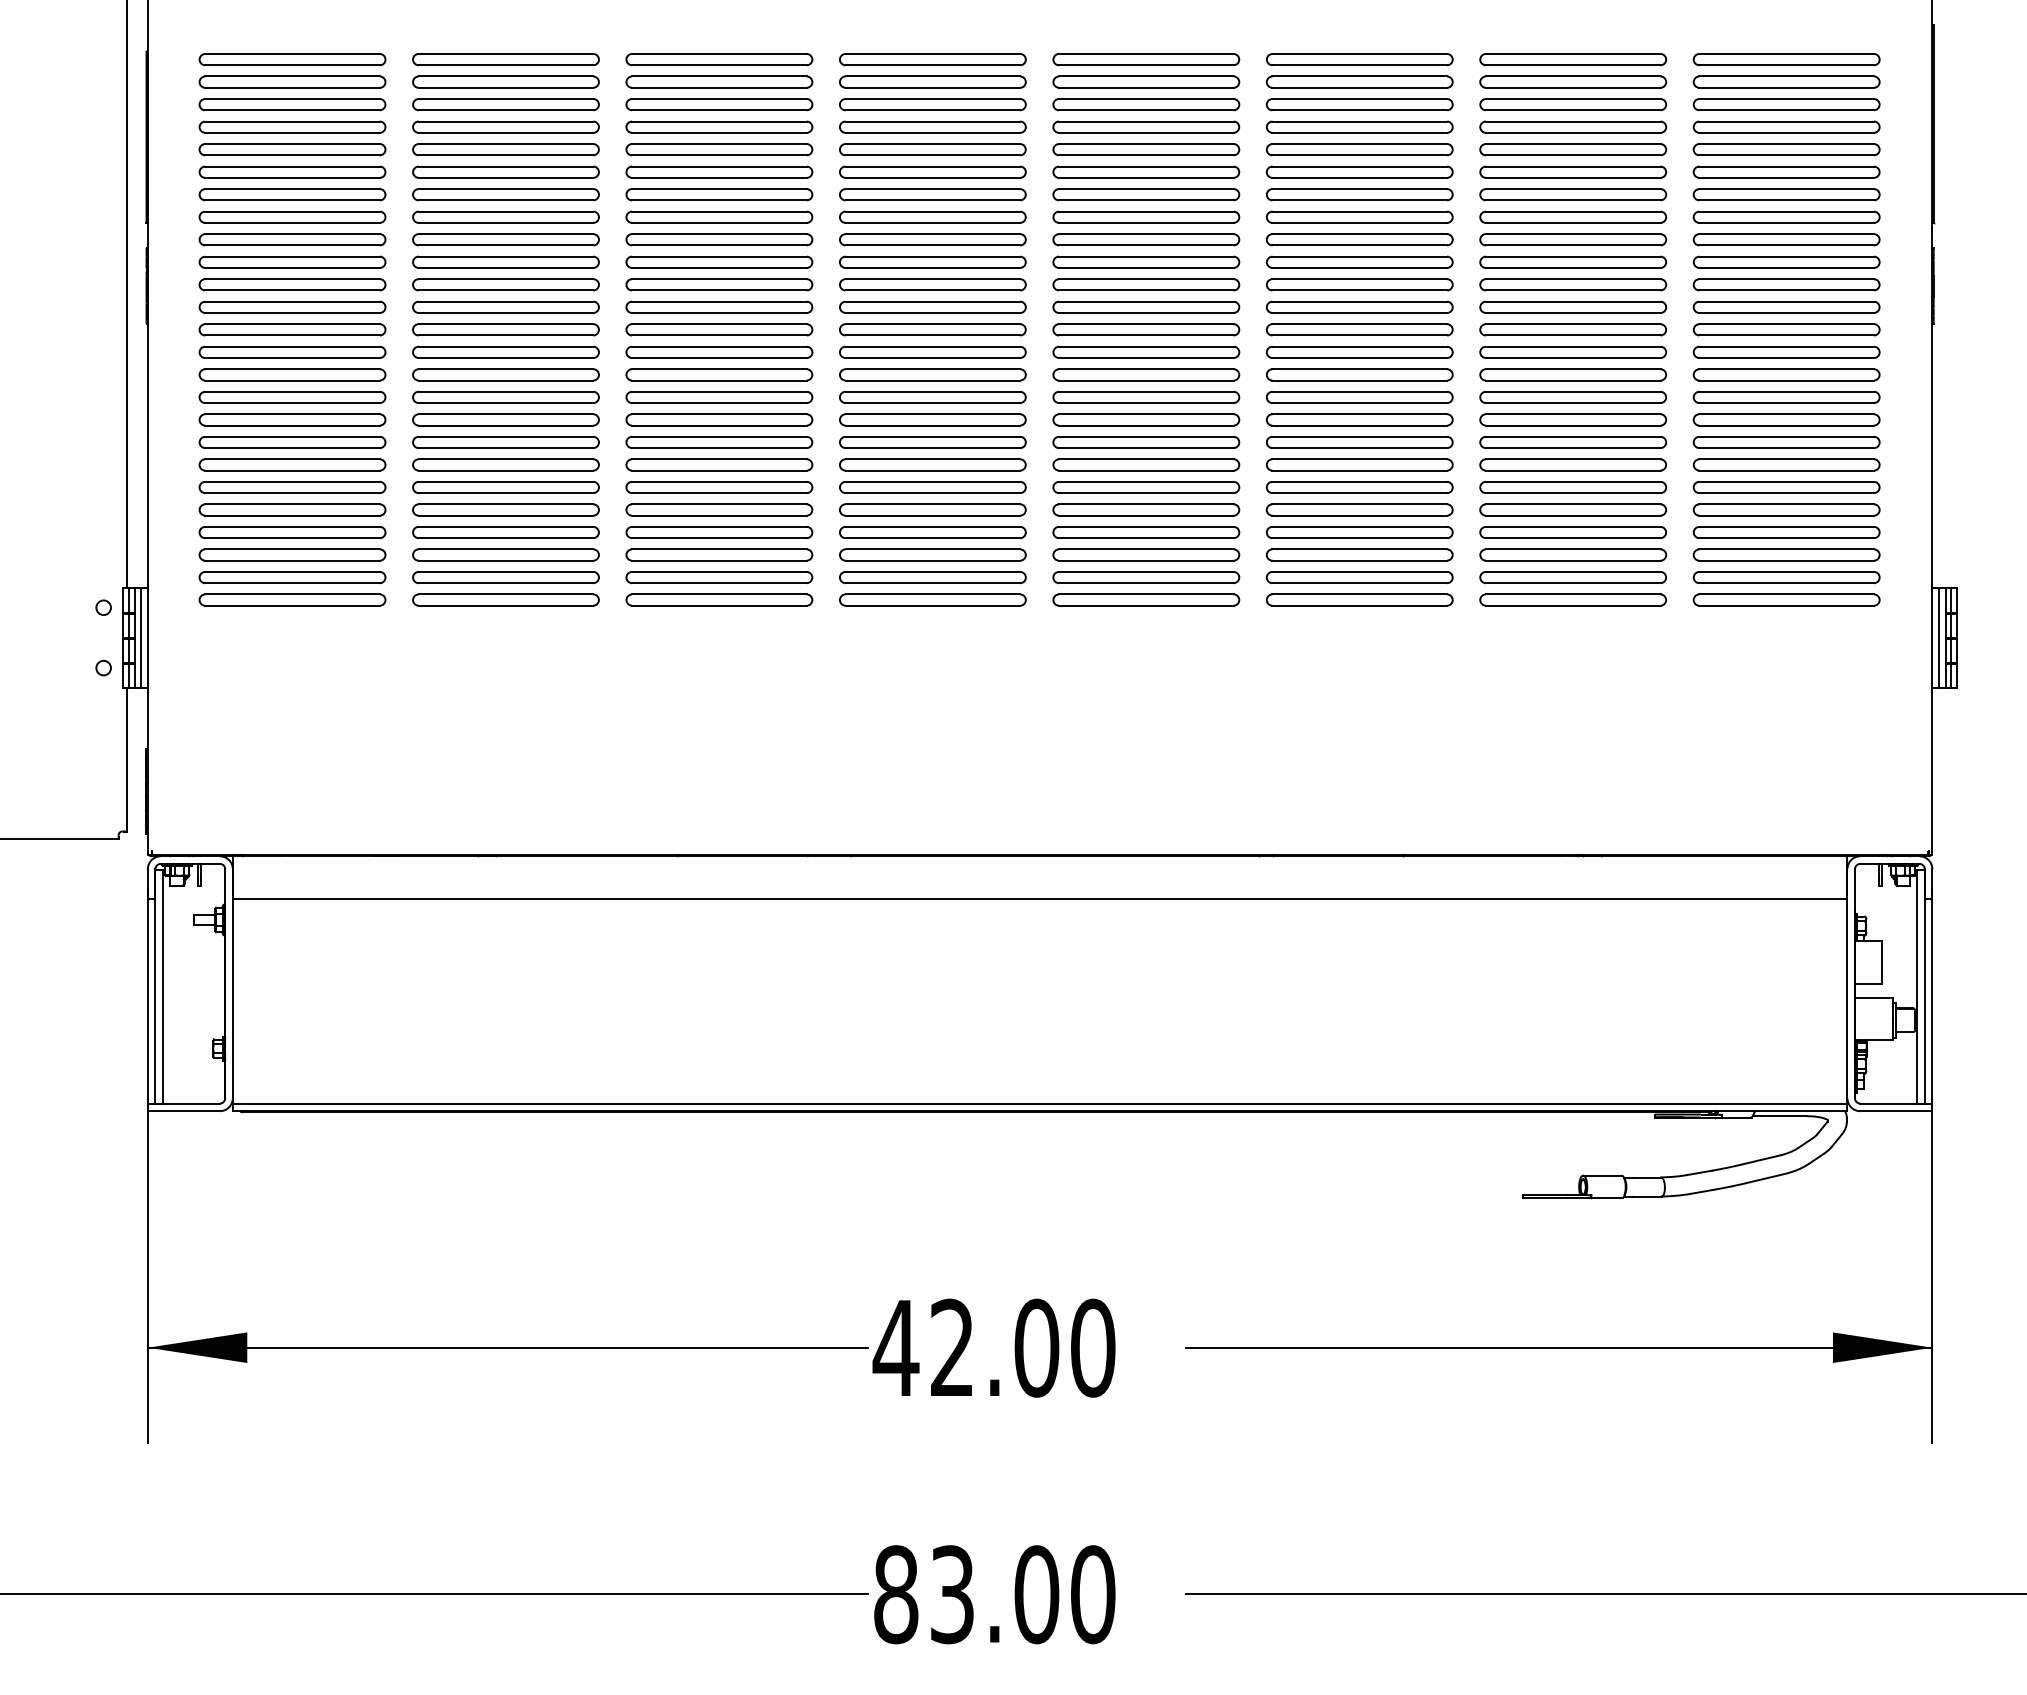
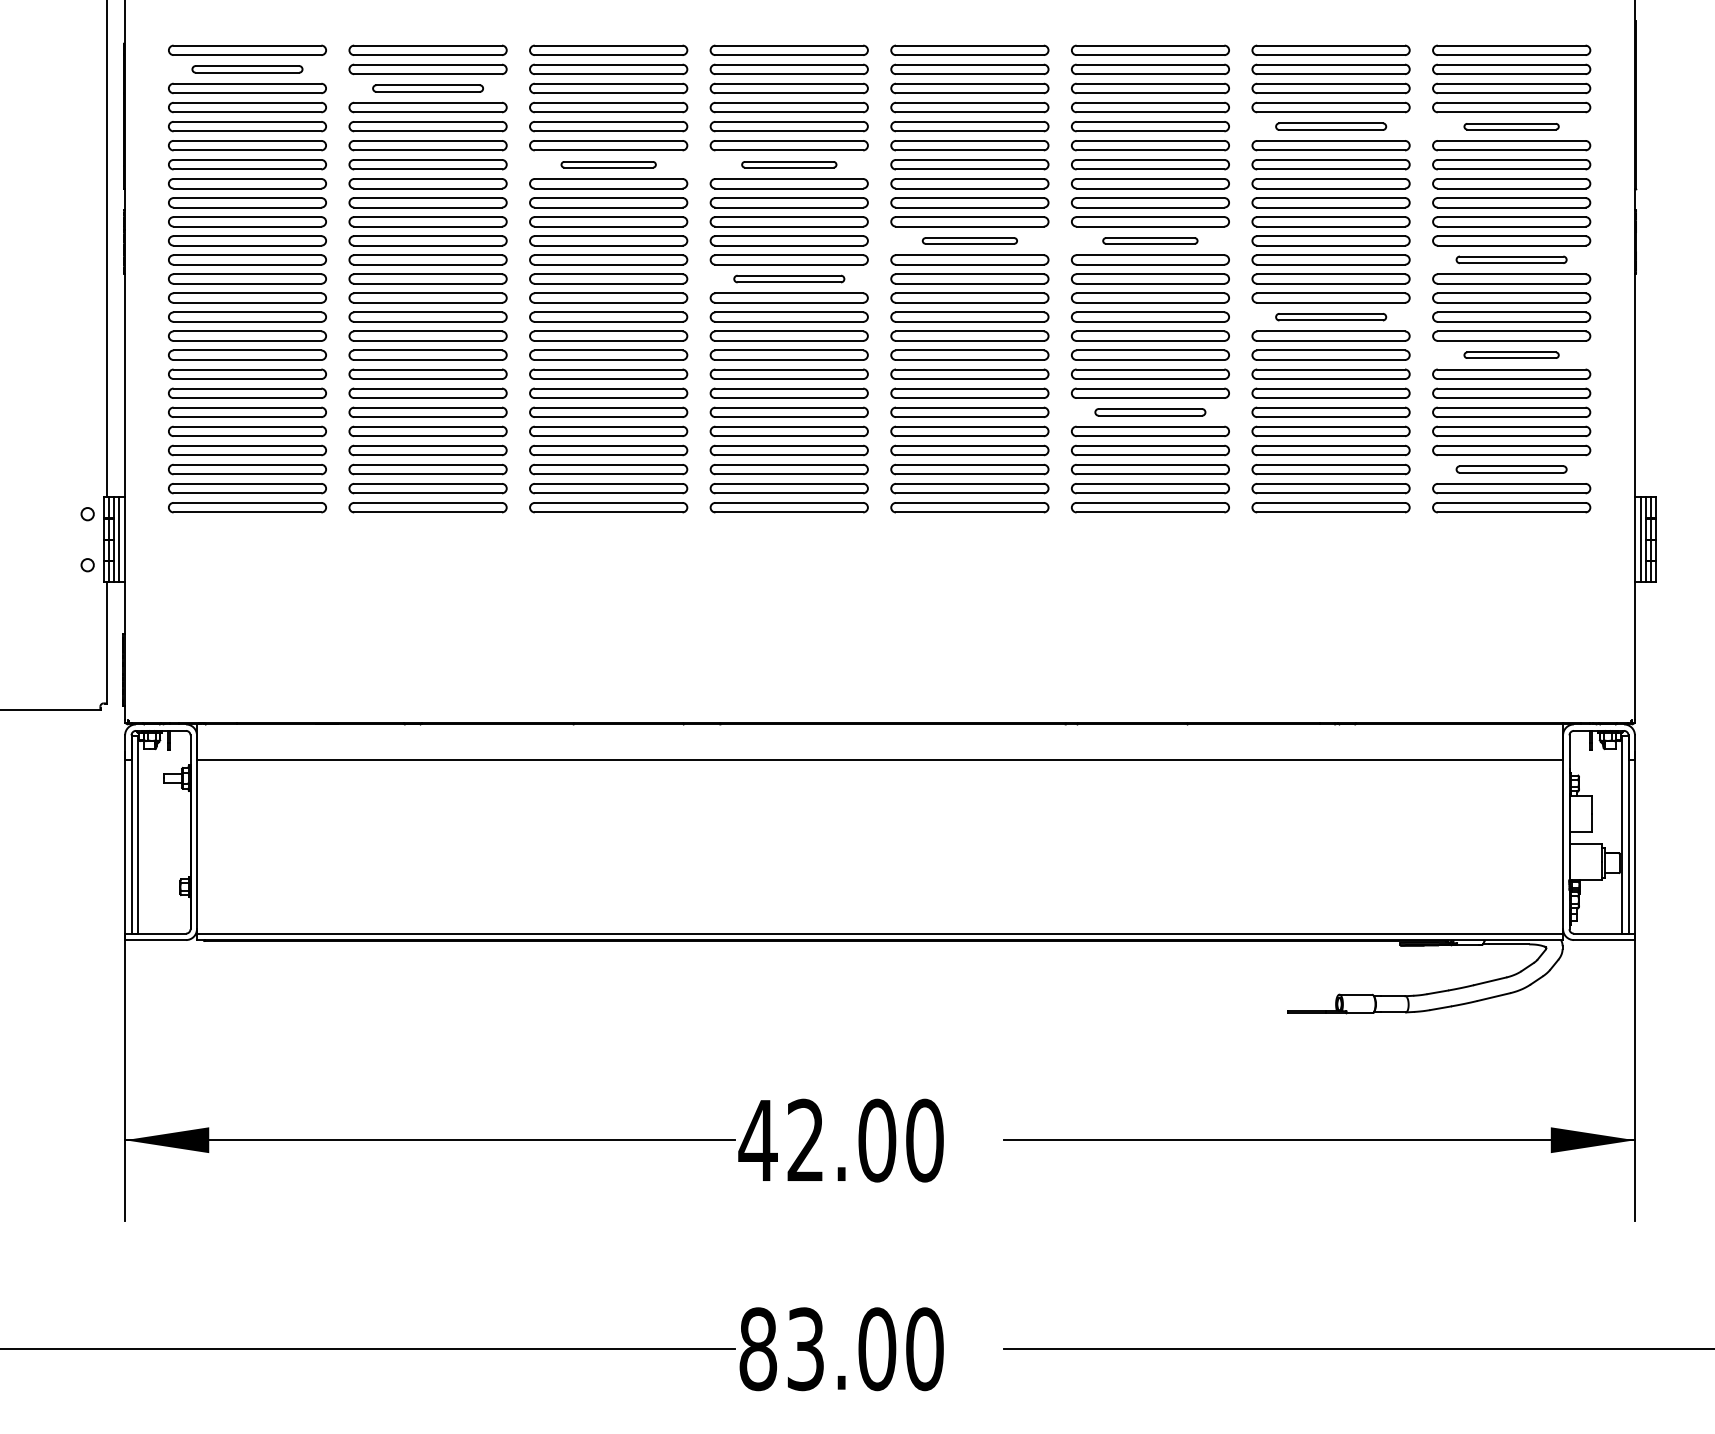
part: (292, 81) -> (247, 68), size x0.7
part: (505, 104) -> (427, 88), size x0.7
part: (1573, 149) -> (1331, 126), size x0.7
part: (1786, 149) -> (1511, 126), size x0.6
part: (719, 194) -> (608, 164), size x0.6
part: (932, 194) -> (788, 164), size x0.6
part: (1146, 284) -> (970, 240), size x0.6
part: (1359, 284) -> (1150, 240), size x0.6
part: (1786, 306) -> (1511, 259), size x0.7
part: (932, 329) -> (788, 278), size x0.7
part: (1573, 374) -> (1331, 316), size x0.7
part: (1786, 419) -> (1511, 354), size x0.6
part: (1359, 487) -> (1150, 412), size x0.7
part: (1786, 554) -> (1511, 469), size x0.7

